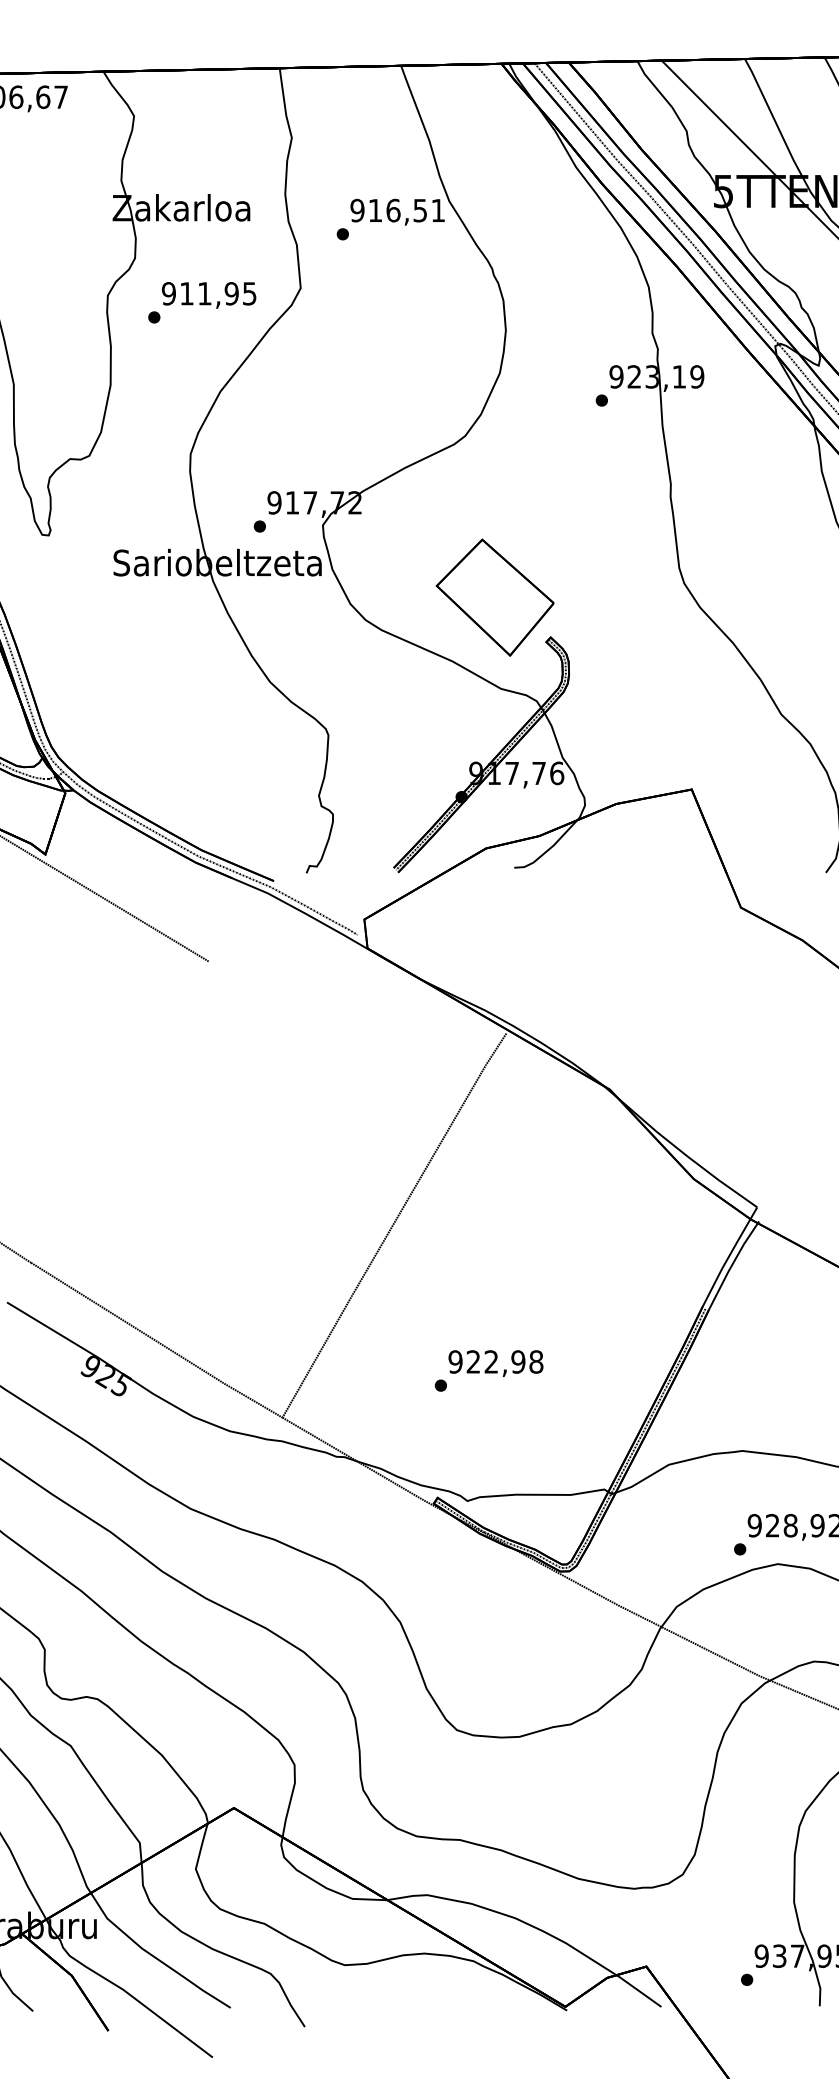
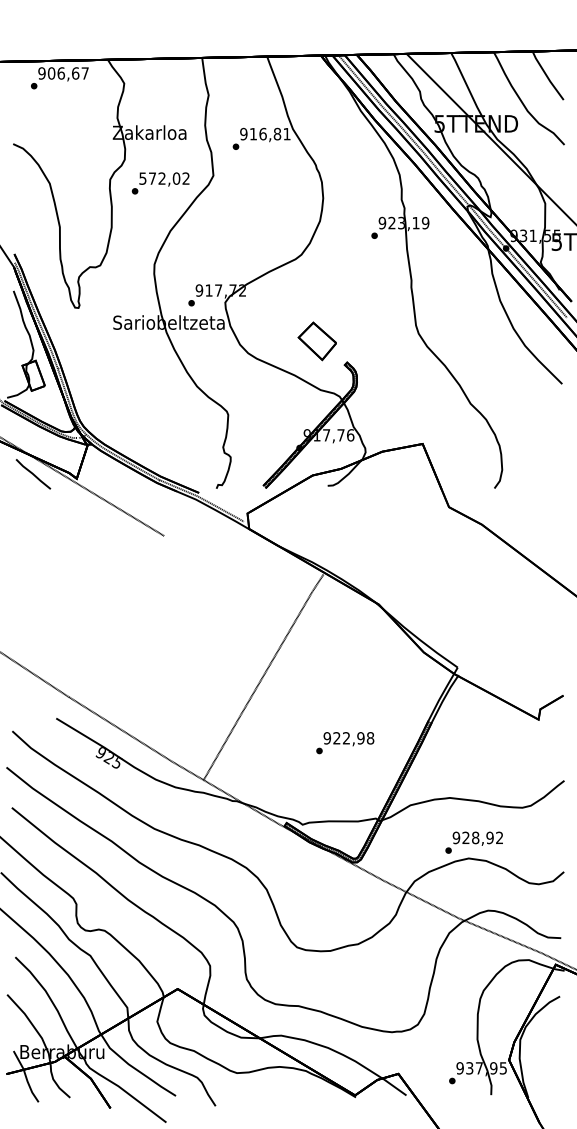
text: (420, 209) -> (277, 133), 916,51 -> 916,81
text: (209, 293) -> (164, 178), 911,95 -> 572,02
part: (495, 598) -> (317, 341), size x0.6
text: (489, 1371) -> (345, 743), moved

